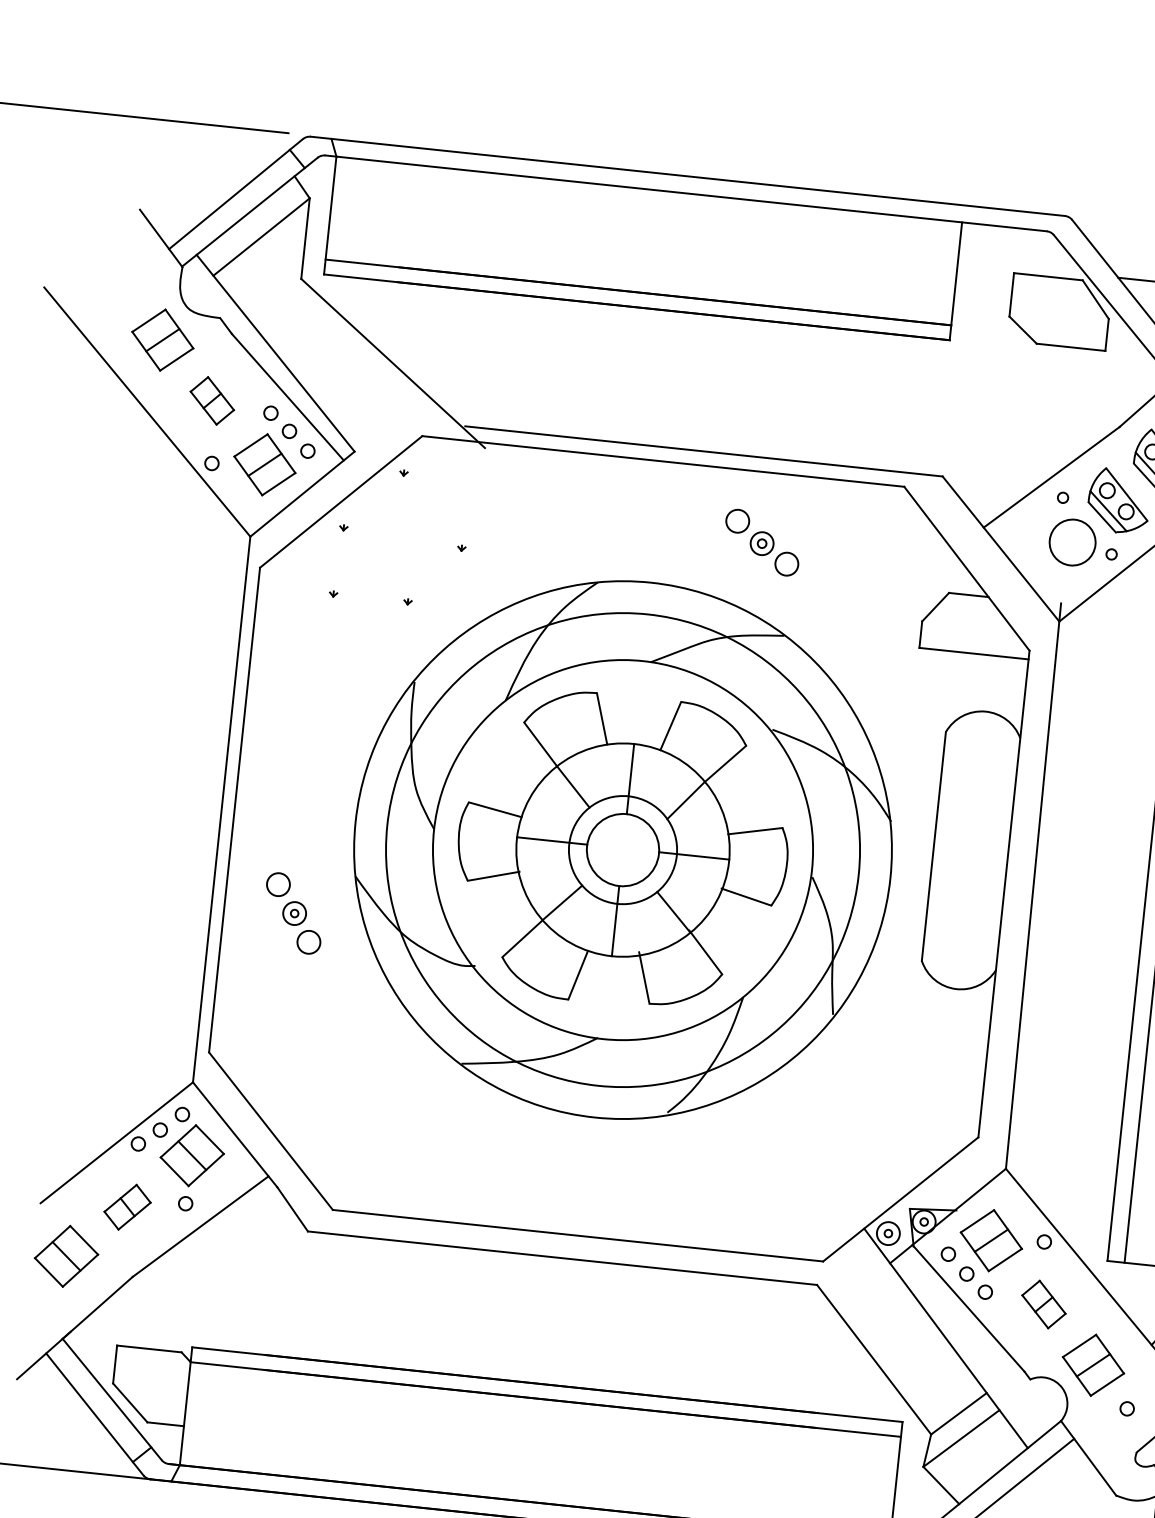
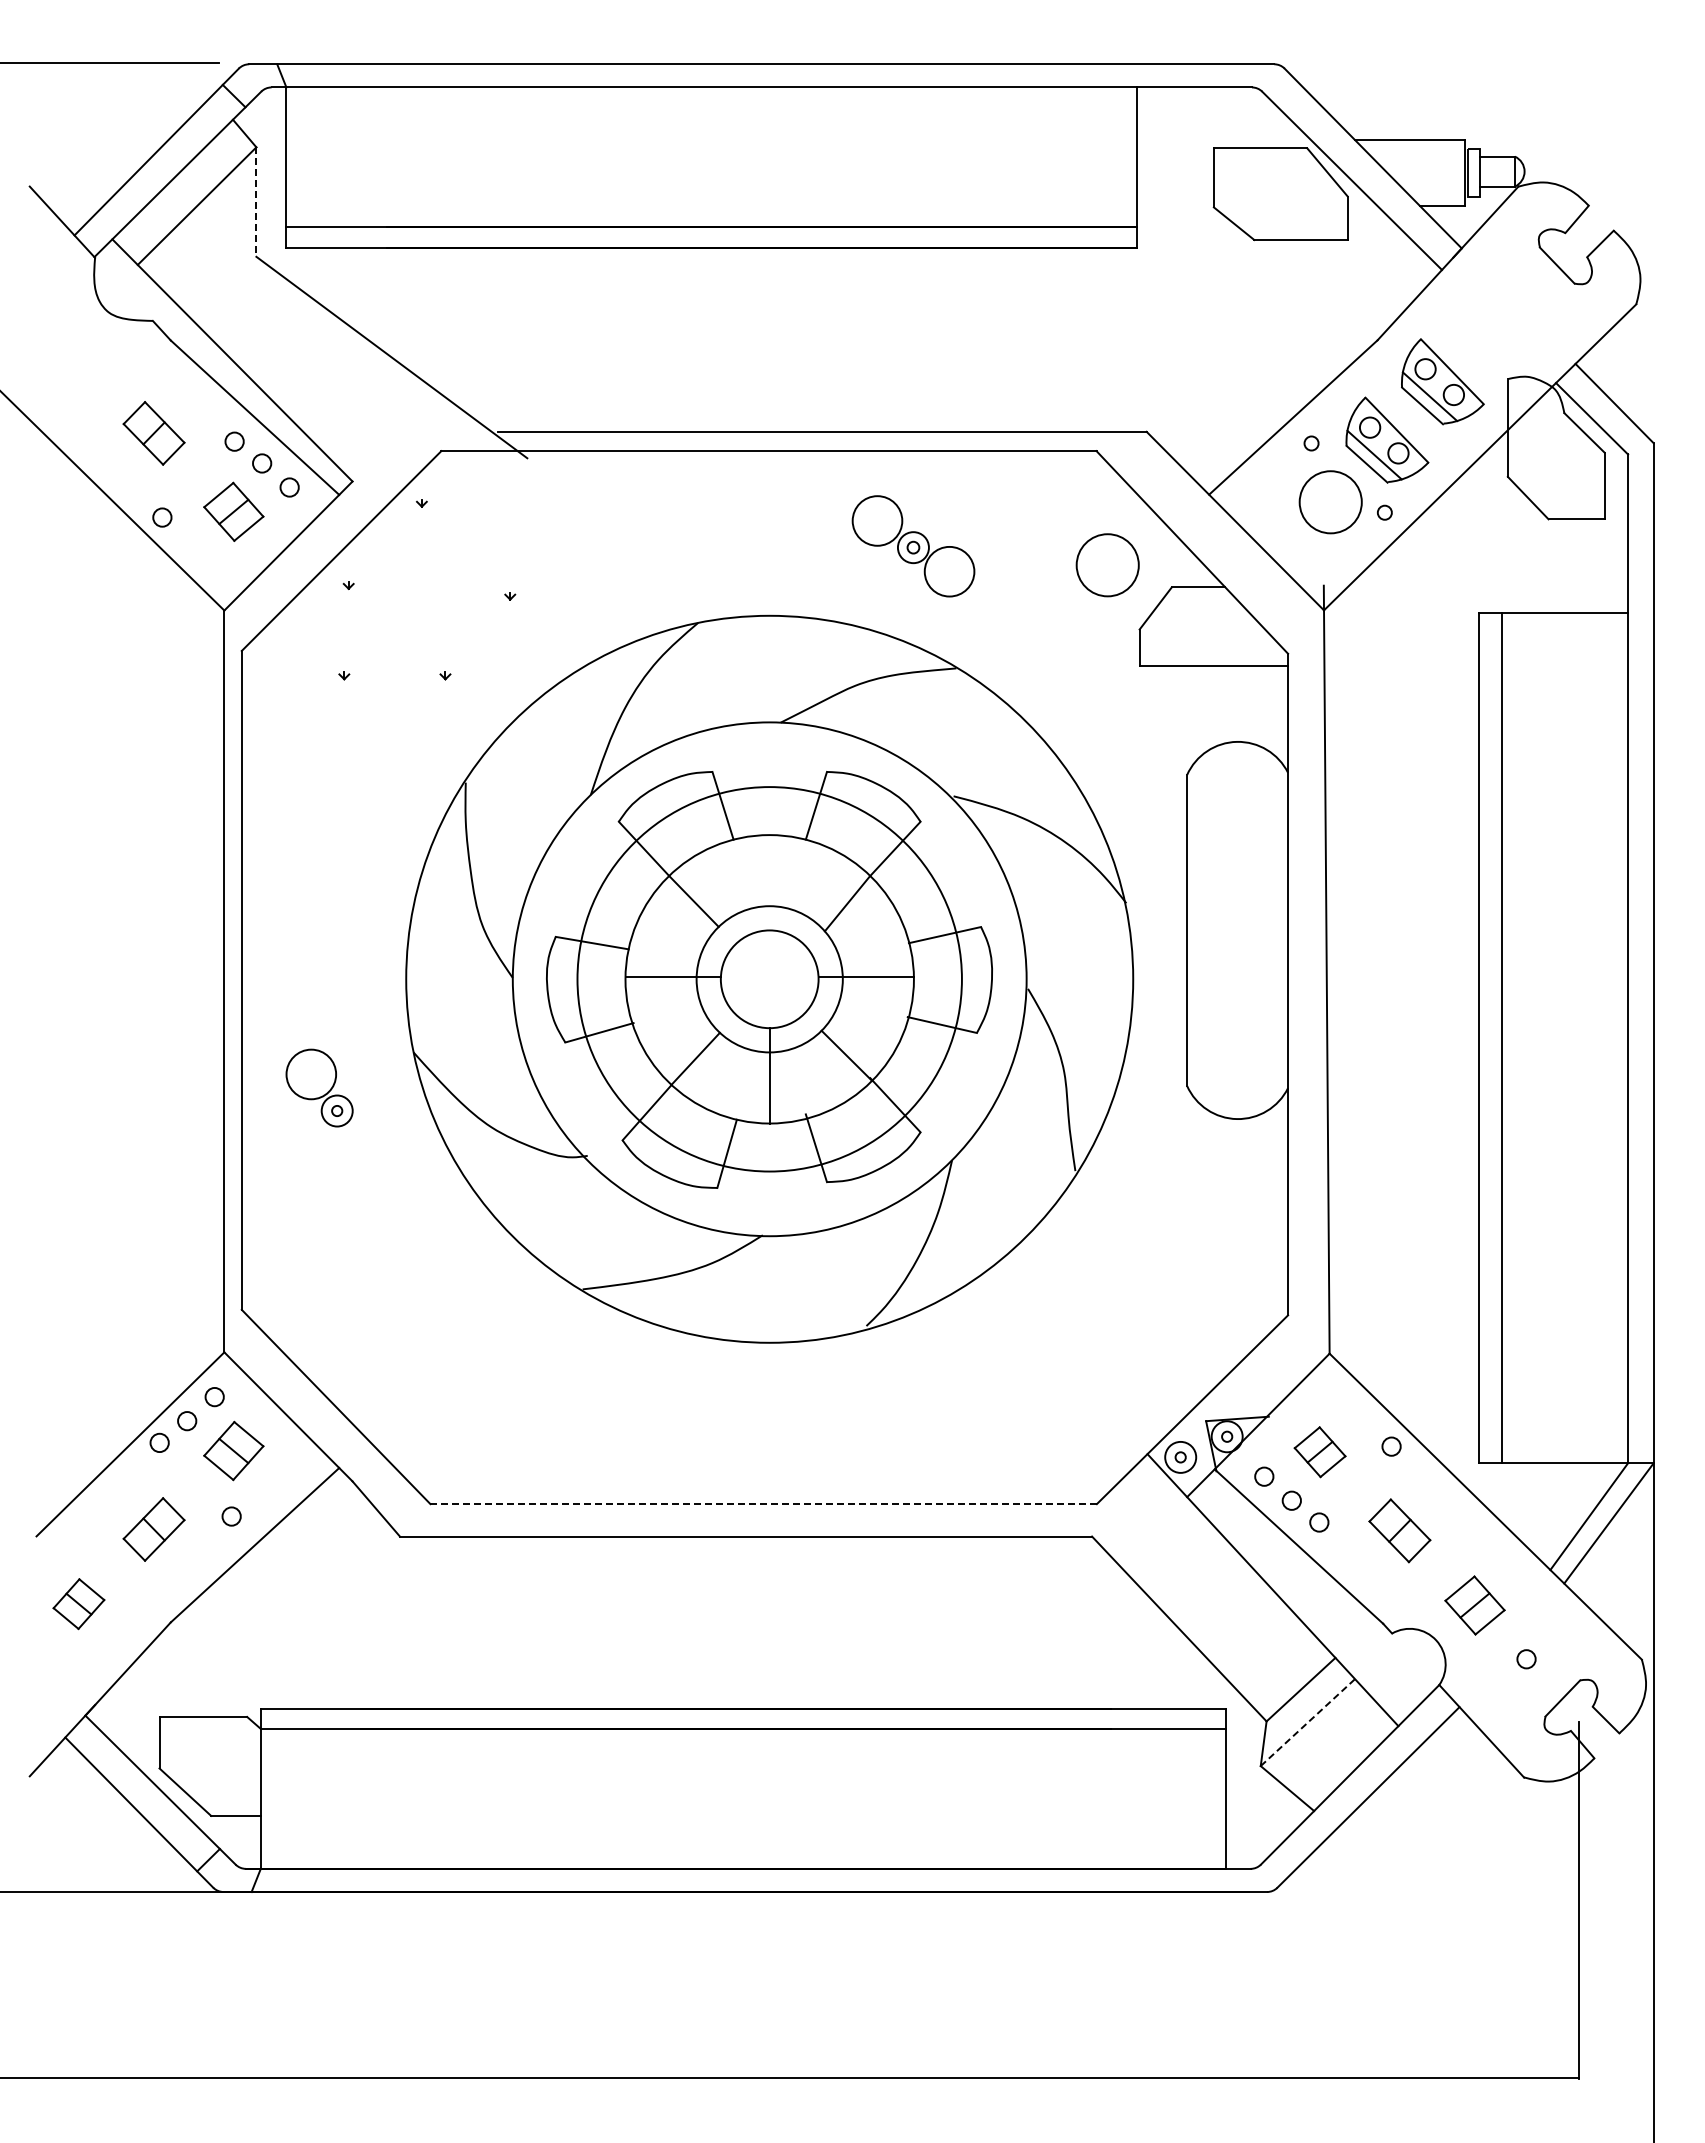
line: (305, 238) -> (256, 202), solid -> dashed
part: (162, 339) -> (78, 358), removed
part: (264, 464) -> (233, 511), size x0.7
circle: (737, 520) -> (877, 520), size x1.6
circle: (786, 564) -> (949, 571), size x1.6
circle: (903, 571) -> (1107, 565), added
line: (630, 778) -> (769, 882), removed
circle: (622, 849) -> (769, 978), size x0.6
circle: (277, 883) -> (310, 1073), size x1.6
circle: (308, 942) -> (360, 1147), removed
part: (192, 1155) -> (233, 1450), size x0.7
line: (577, 1235) -> (763, 1504), solid -> dashed
part: (990, 1239) -> (1319, 1451), size x0.6
part: (66, 1255) -> (78, 1603), size x0.6
part: (1093, 1365) -> (1474, 1605), size x0.7
line: (961, 1438) -> (1308, 1722), solid -> dashed

